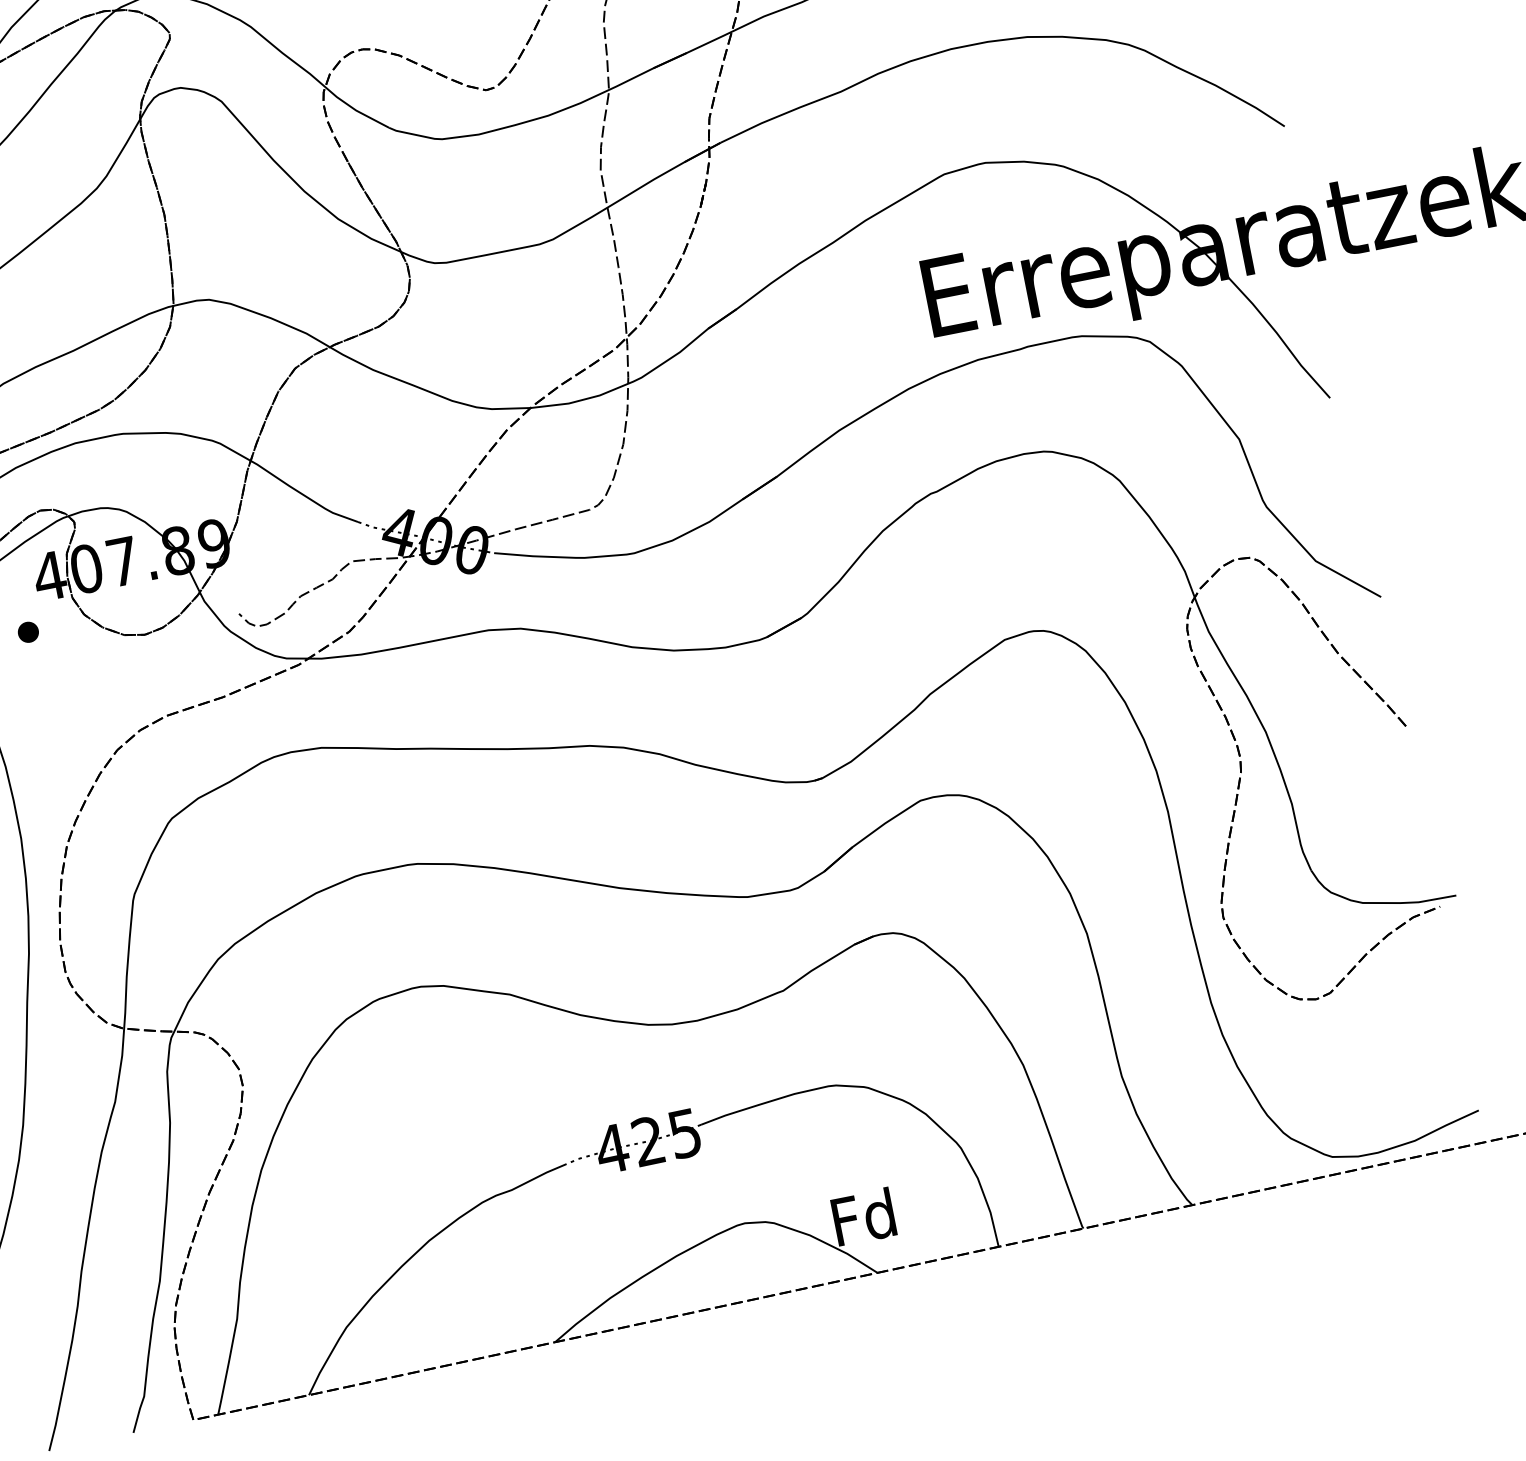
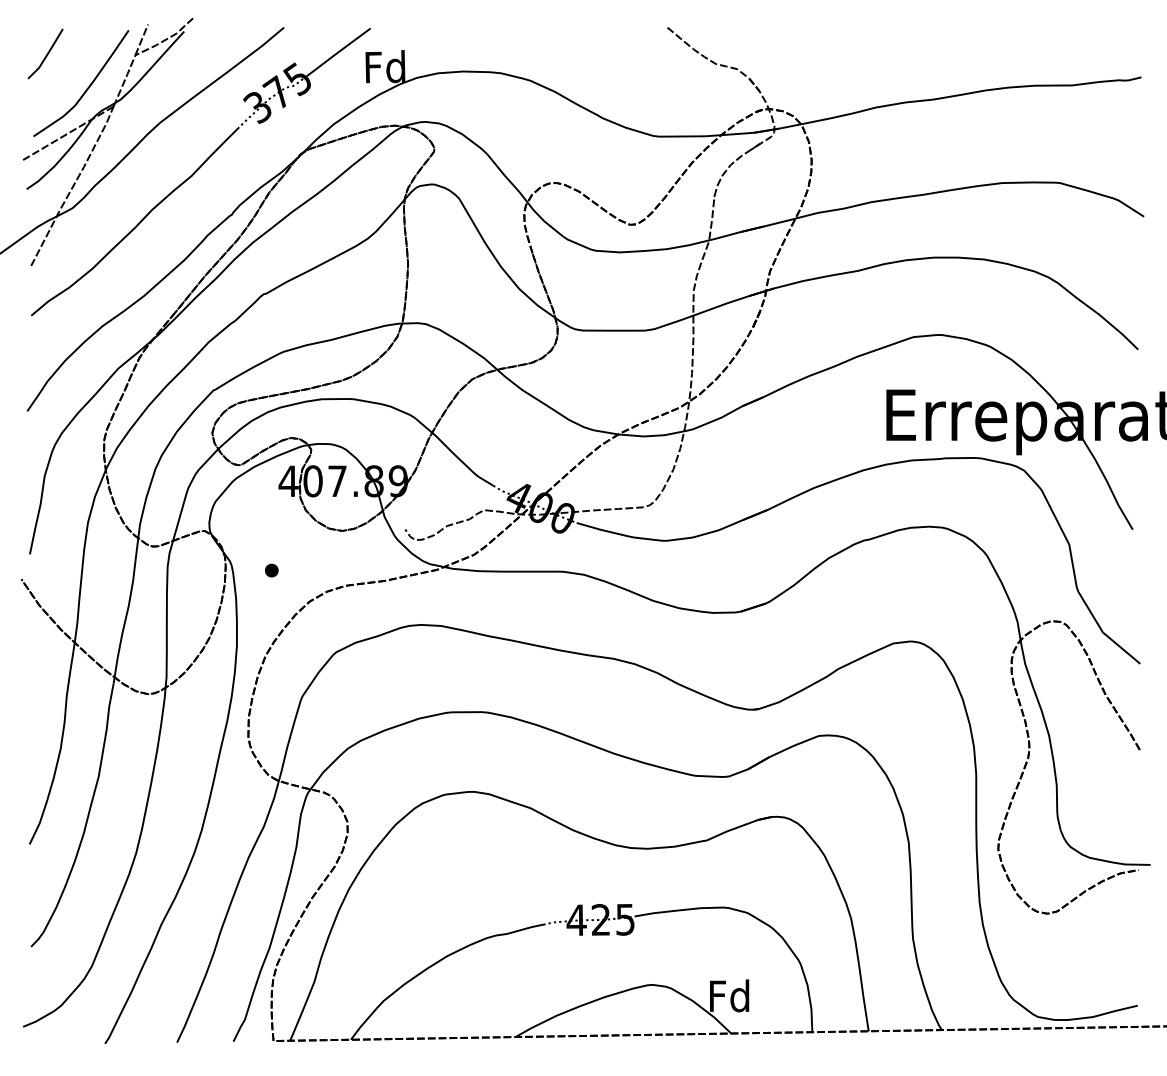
part: (27, 632) -> (271, 570), moved

